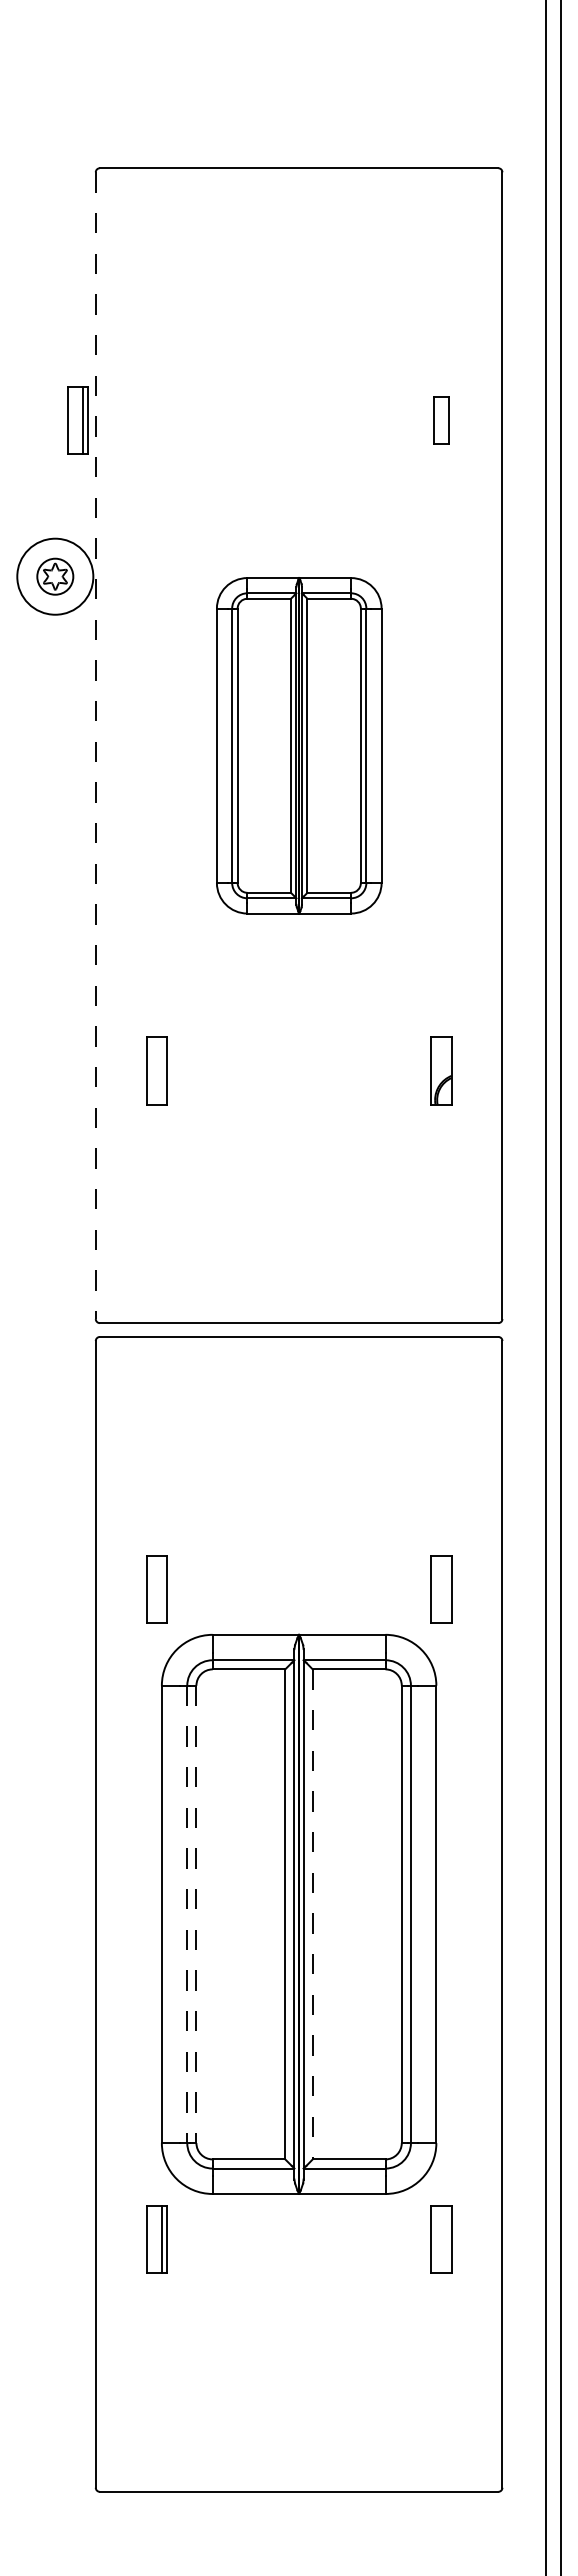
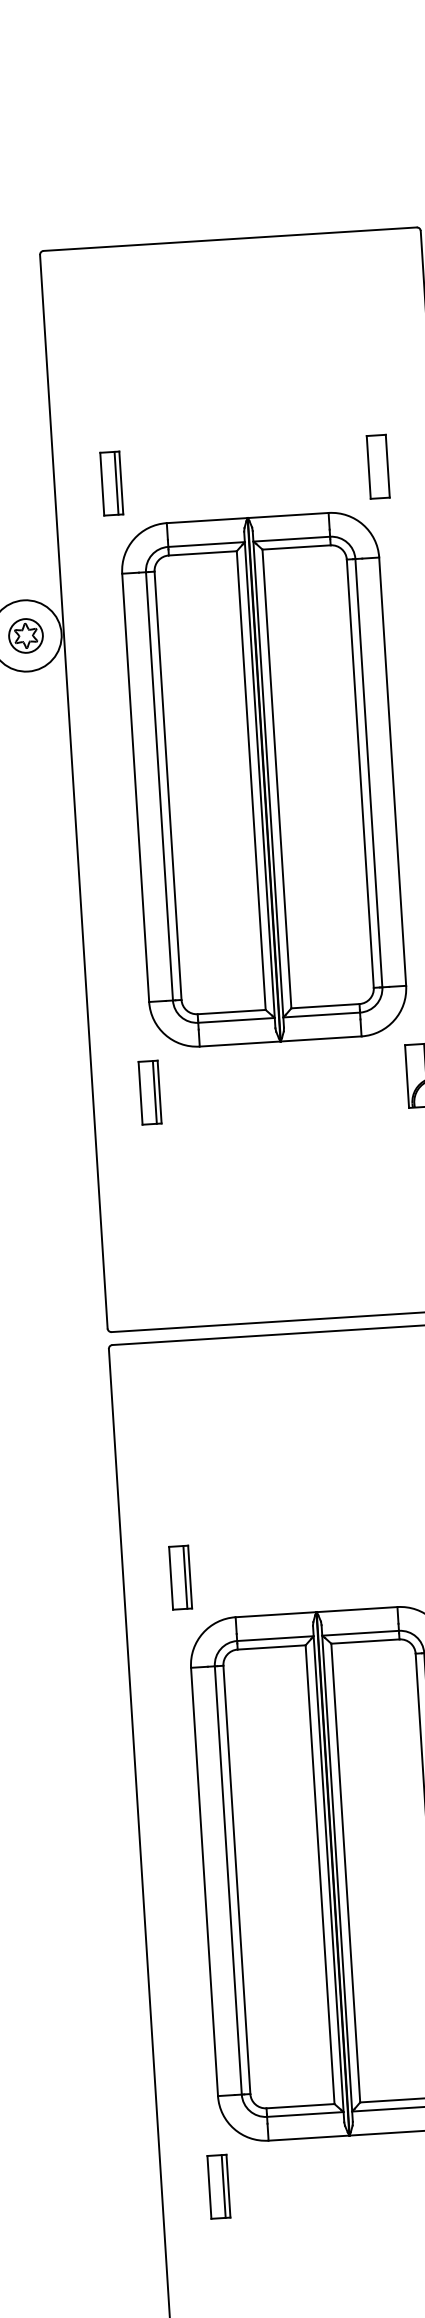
part: (77, 420) -> (111, 483), moved
part: (441, 420) -> (378, 466), size x1.43
part: (299, 745) -> (264, 779), size x1.67
line: (95, 746) -> (73, 792), dashed -> solid
line: (161, 1070) -> (154, 1091), added
line: (161, 1588) -> (185, 1576), added
line: (187, 1914) -> (228, 1880), dashed -> solid
line: (196, 1914) -> (236, 1880), dashed -> solid
line: (312, 1914) -> (345, 1873), dashed -> solid

